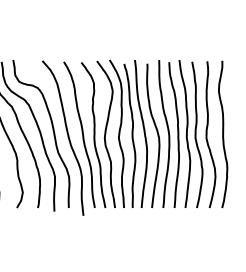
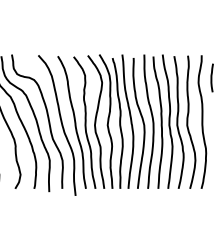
line: (233, 85) -> (211, 77), added

